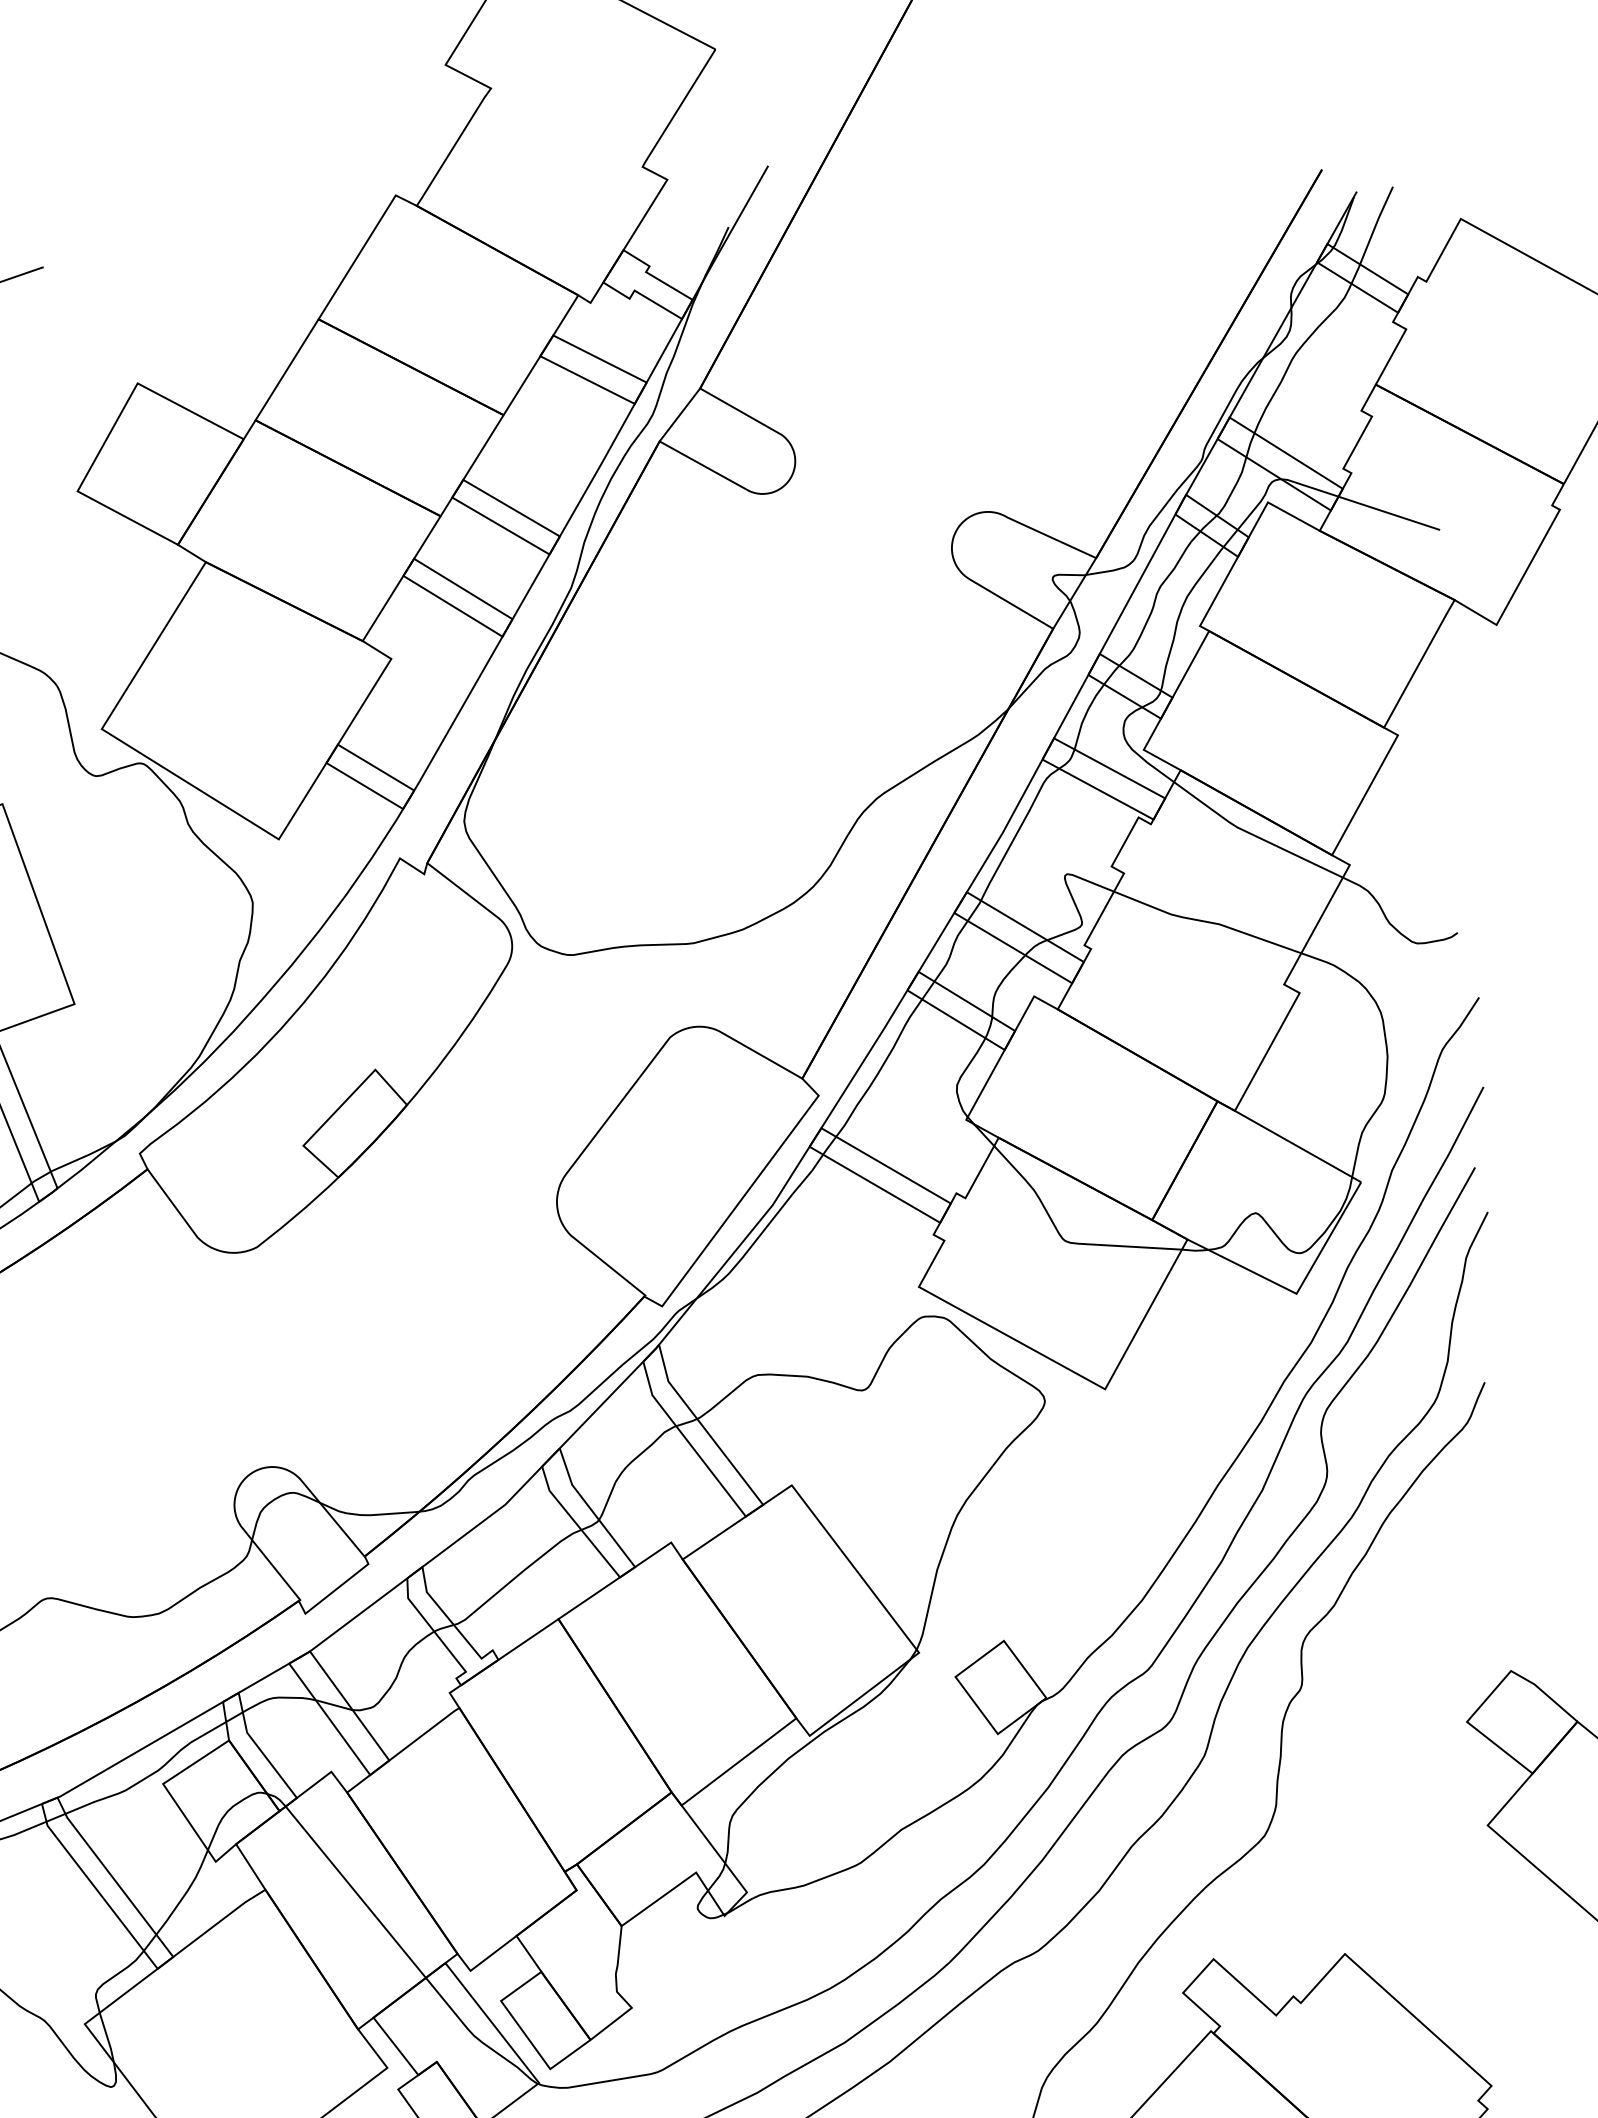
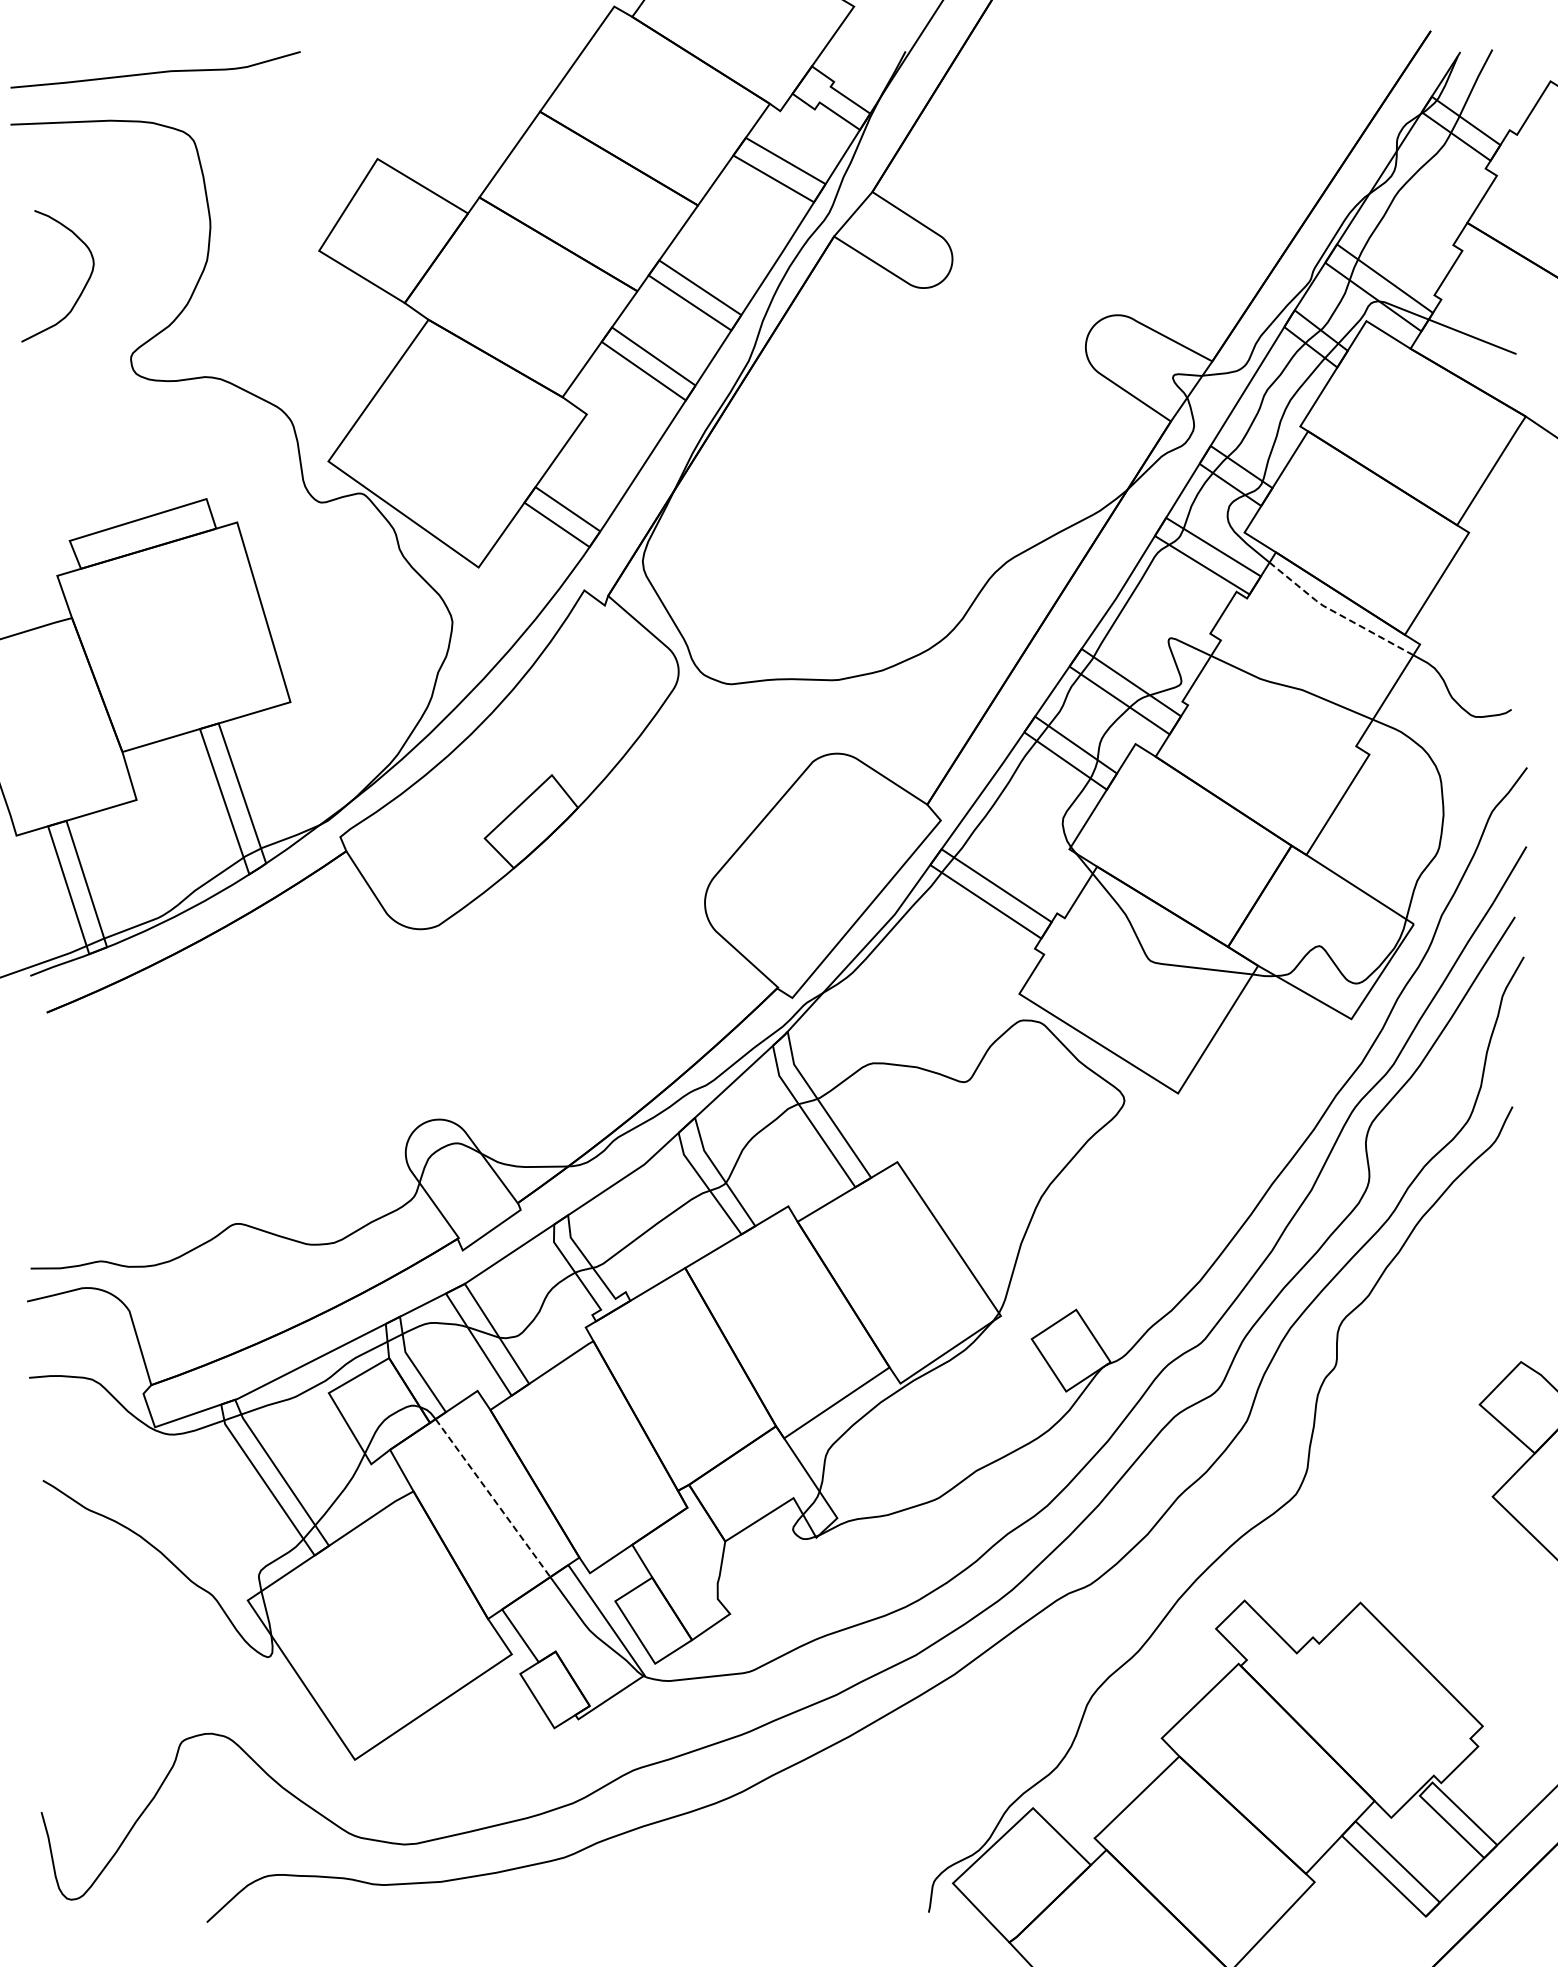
line: (1253, 835) -> (1336, 613), solid -> dashed
line: (356, 1892) -> (493, 1498), solid -> dashed

